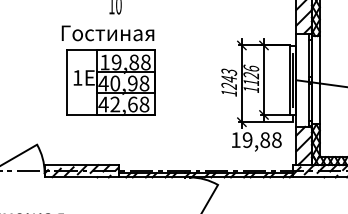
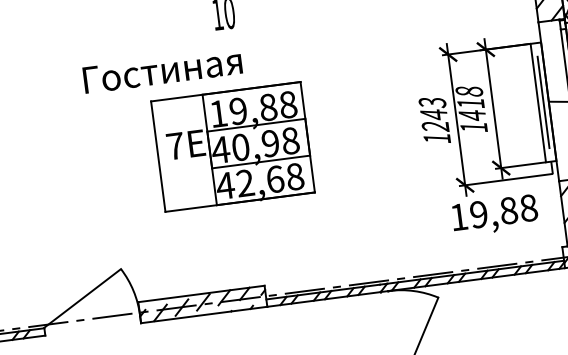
text: (107, 33) -> (161, 70), moved
text: (251, 75) -> (471, 103), 1126 -> 1418
text: (77, 77) -> (175, 145), 1 -> 7

